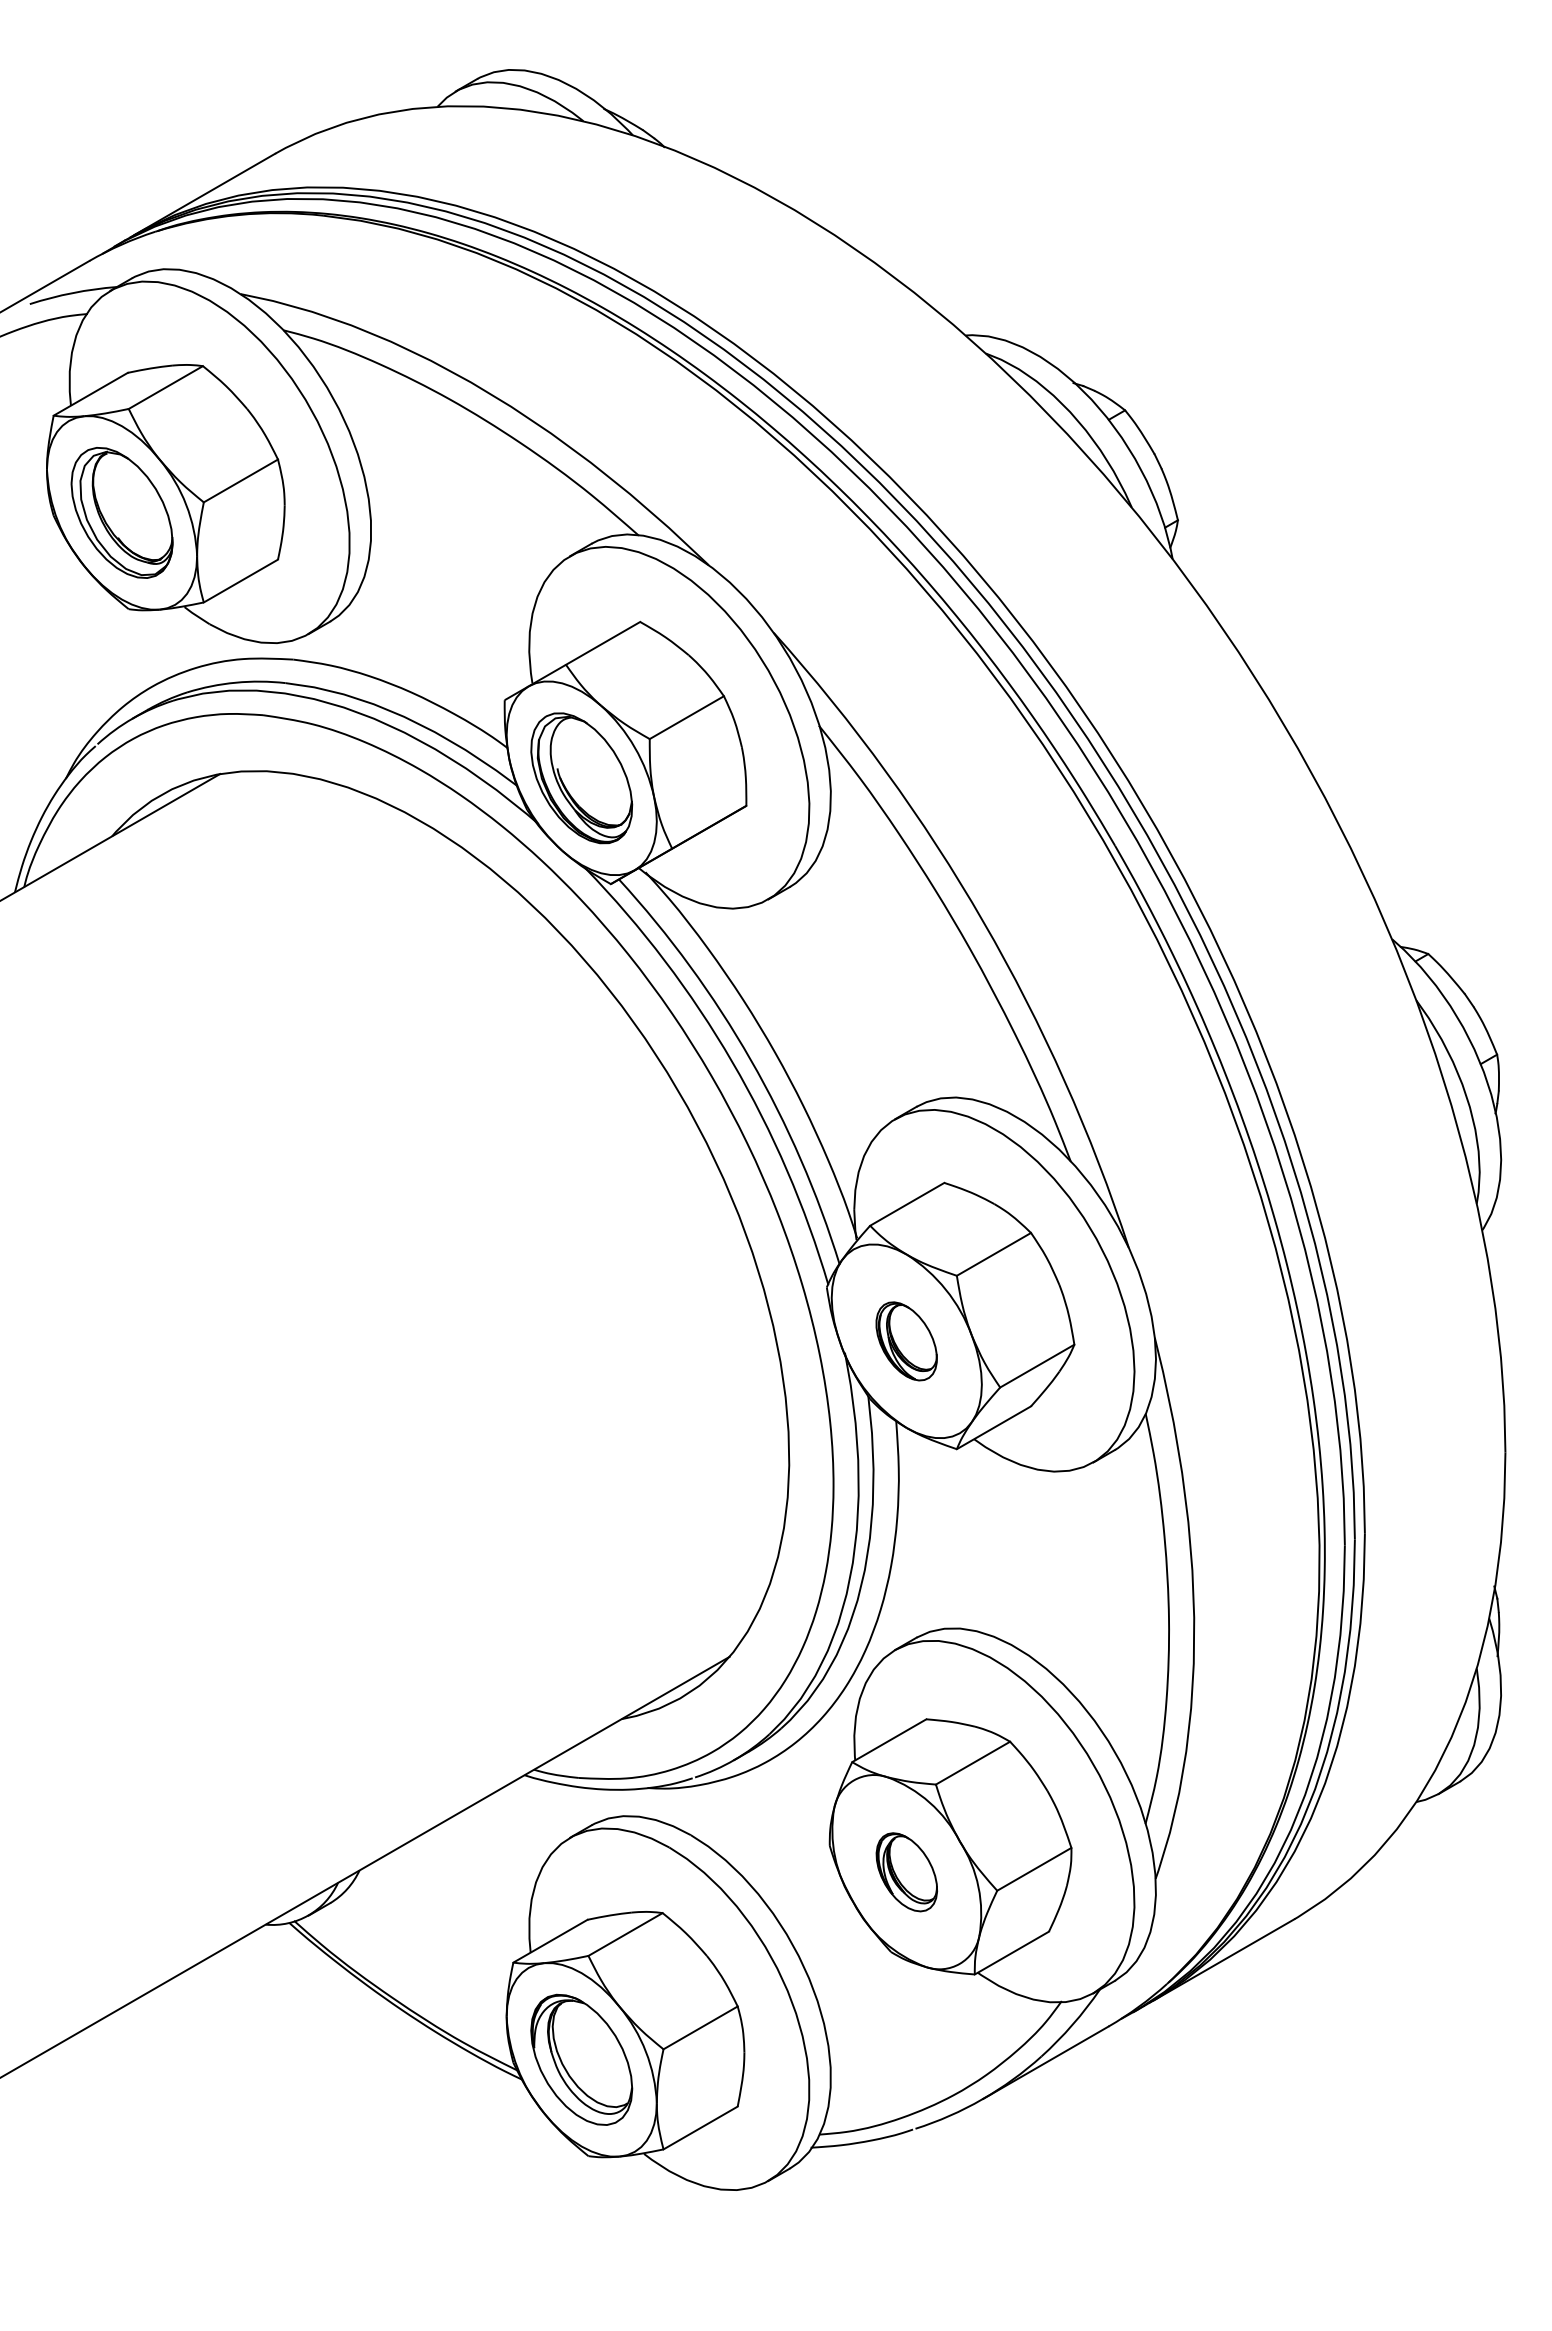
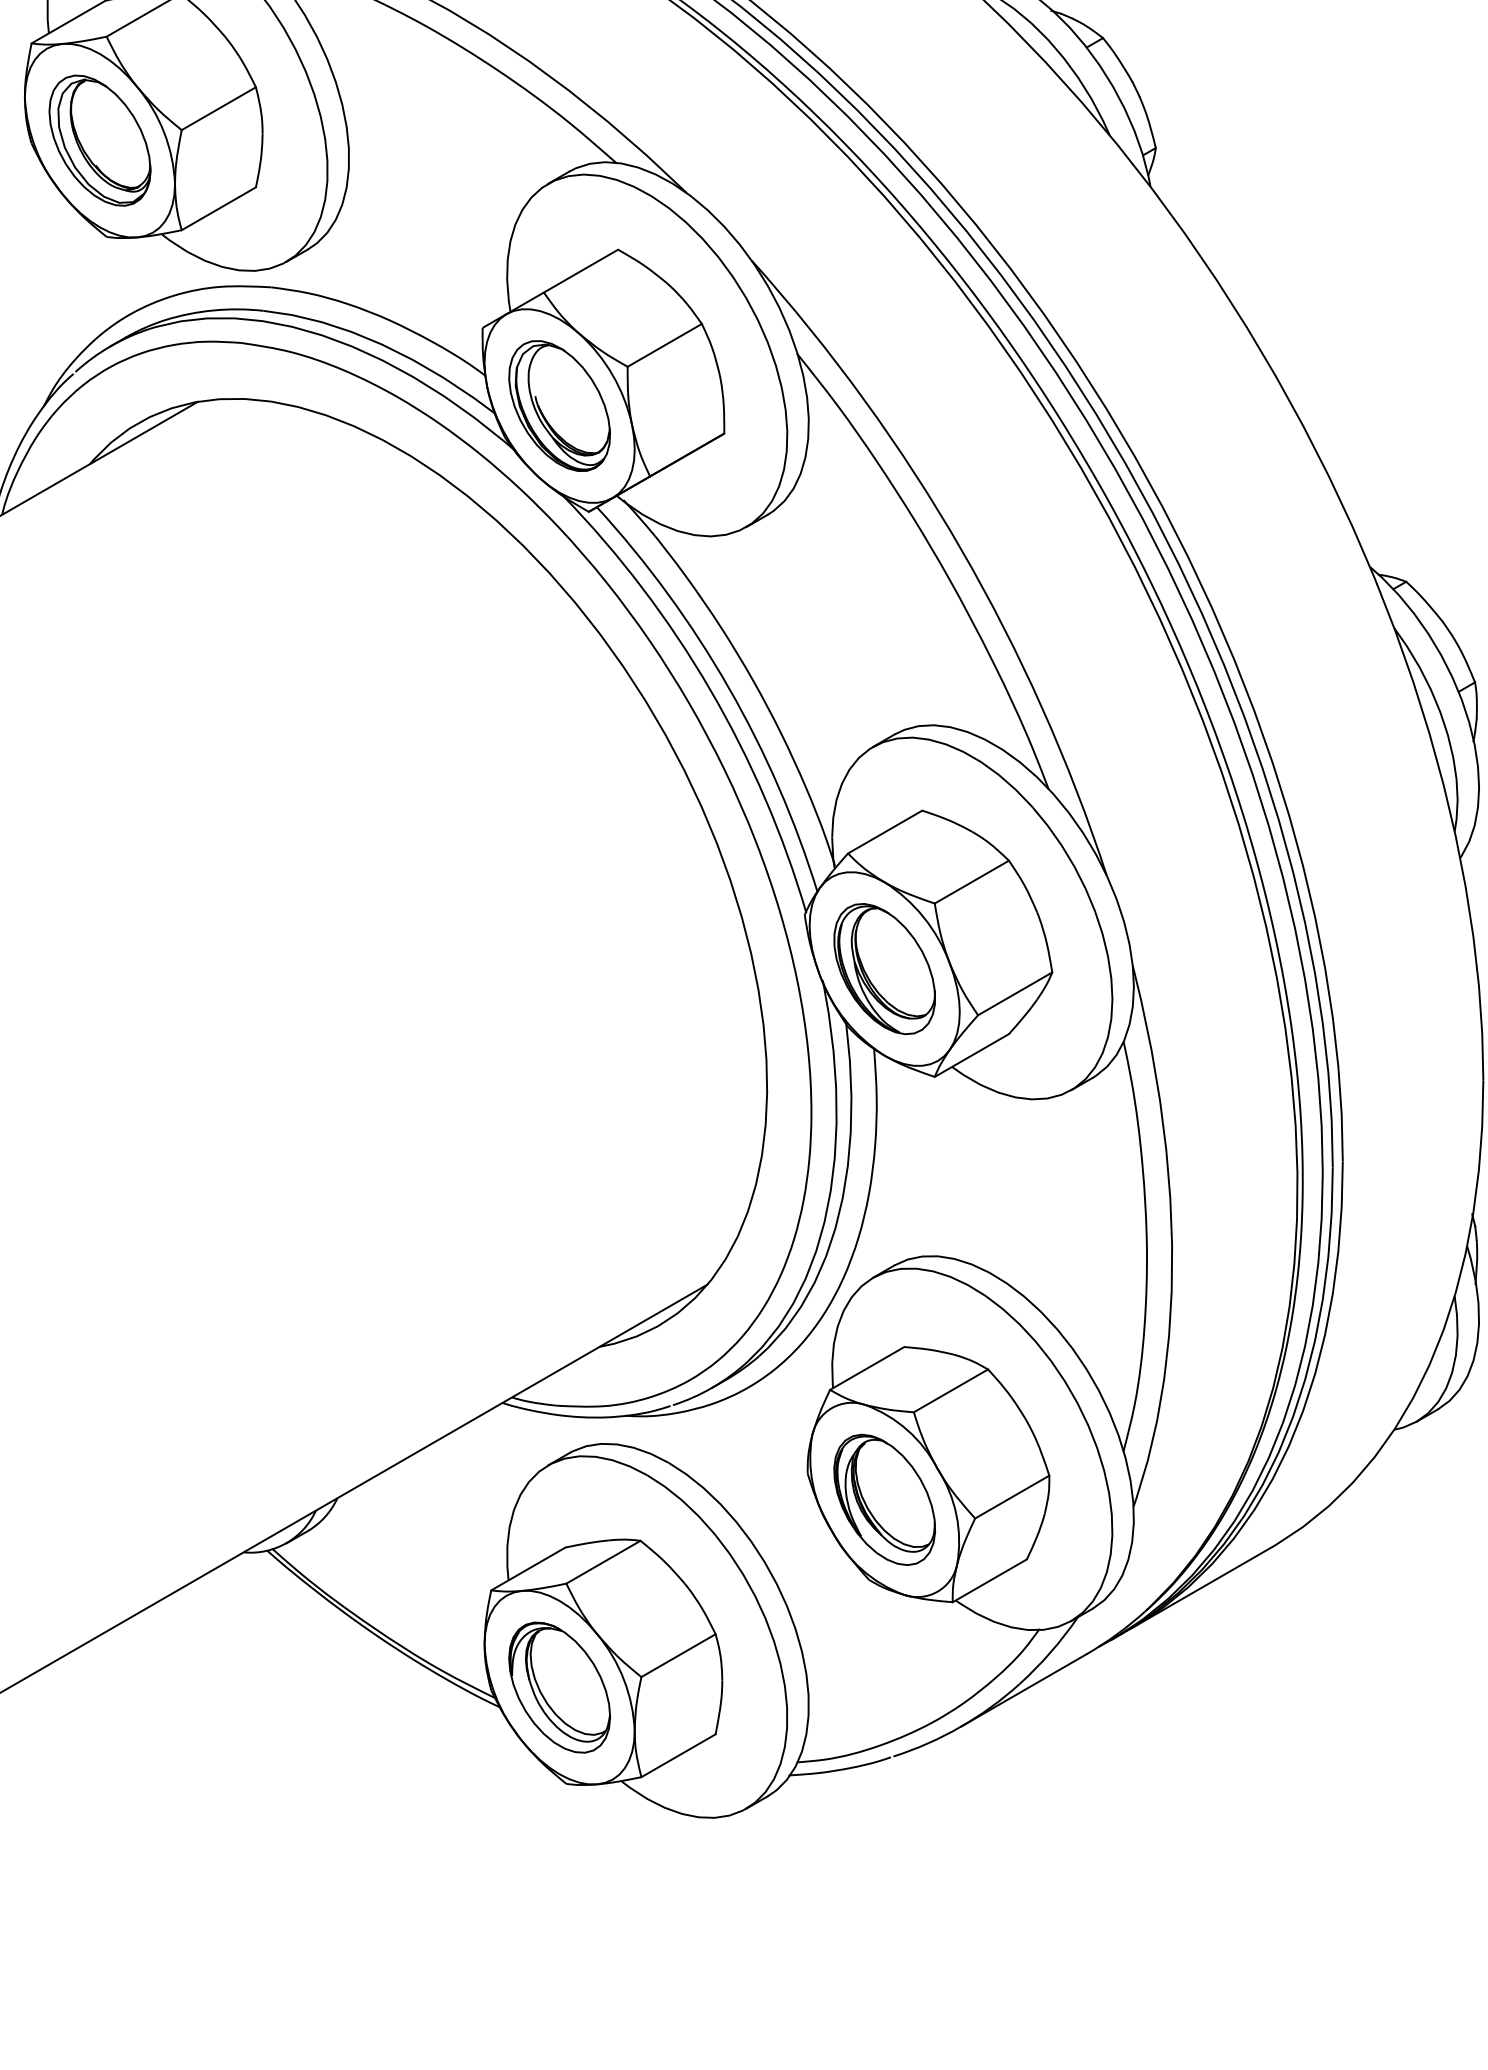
part: (906, 1341) -> (884, 969), size x1.67
part: (906, 1872) -> (884, 1500), size x1.67

